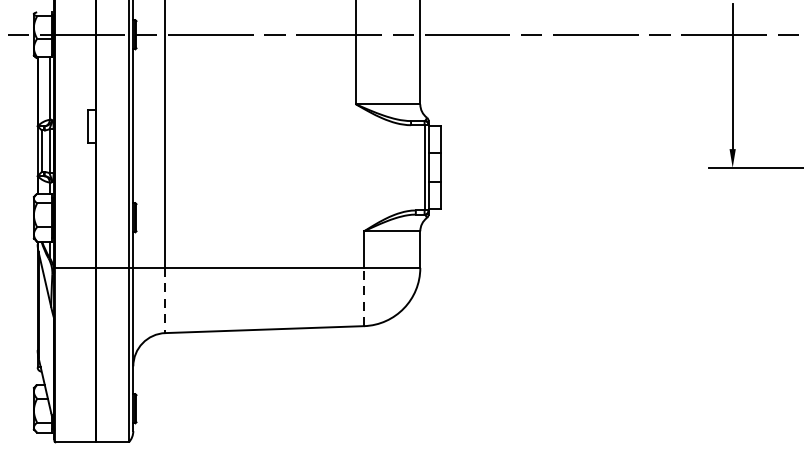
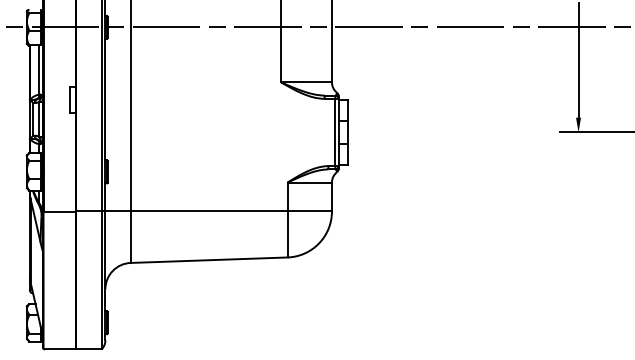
line: (363, 295) -> (287, 233), dashed -> solid
line: (165, 300) -> (130, 237), dashed -> solid

